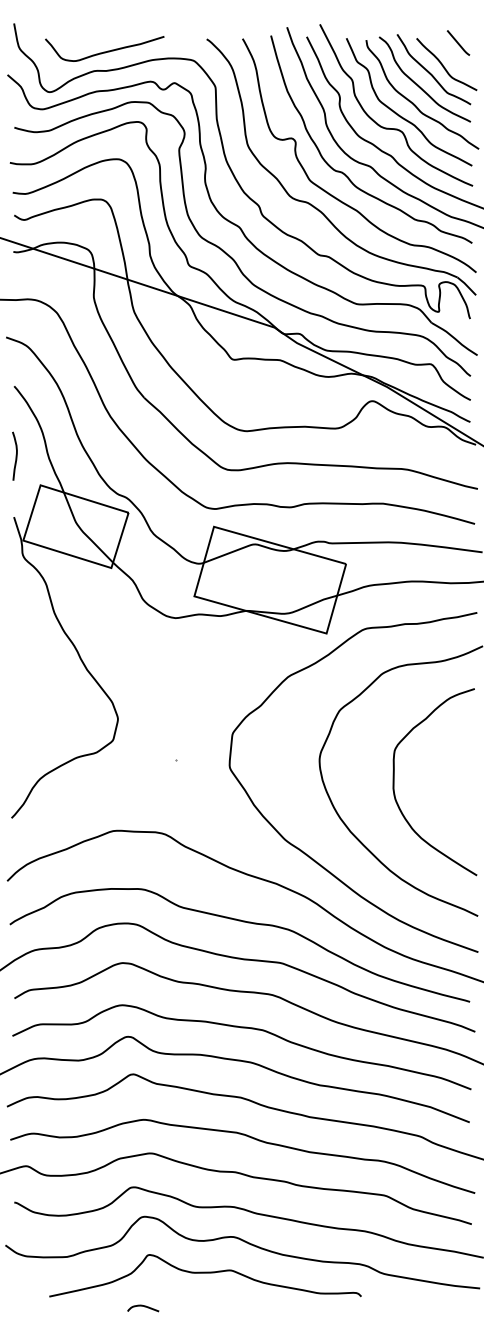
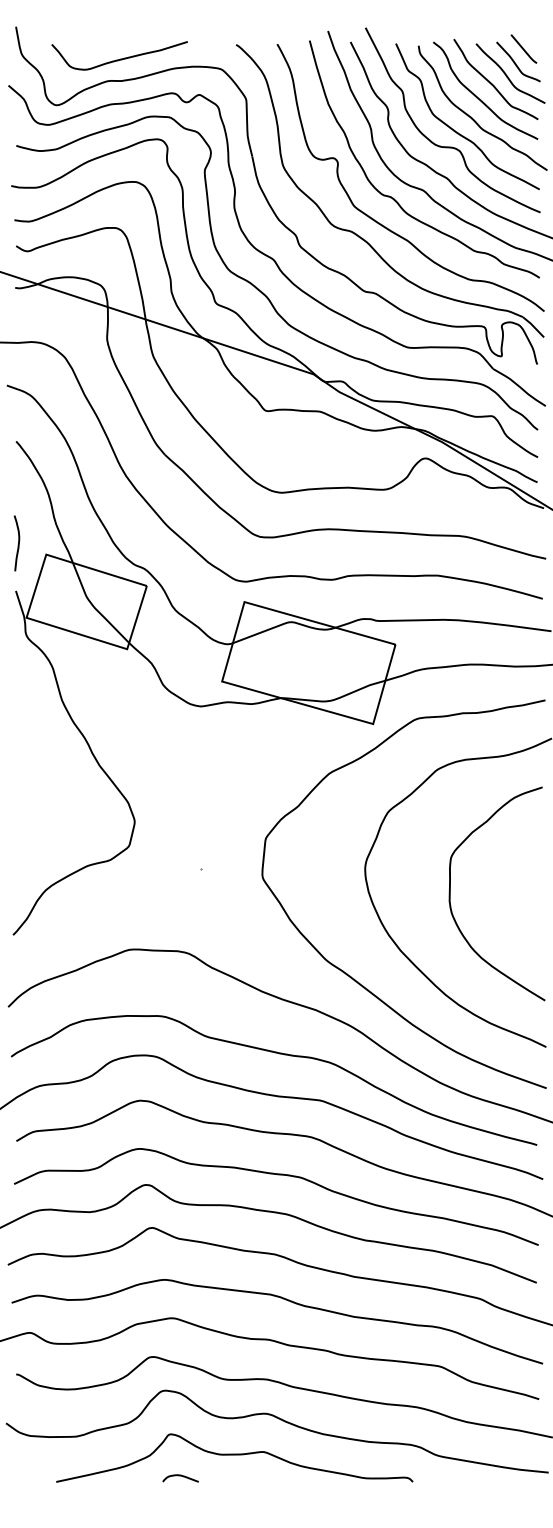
curve: (451, 55) -> (516, 63), added
curve: (15, 457) -> (17, 544), moved
curve: (143, 1306) -> (180, 1476), moved

